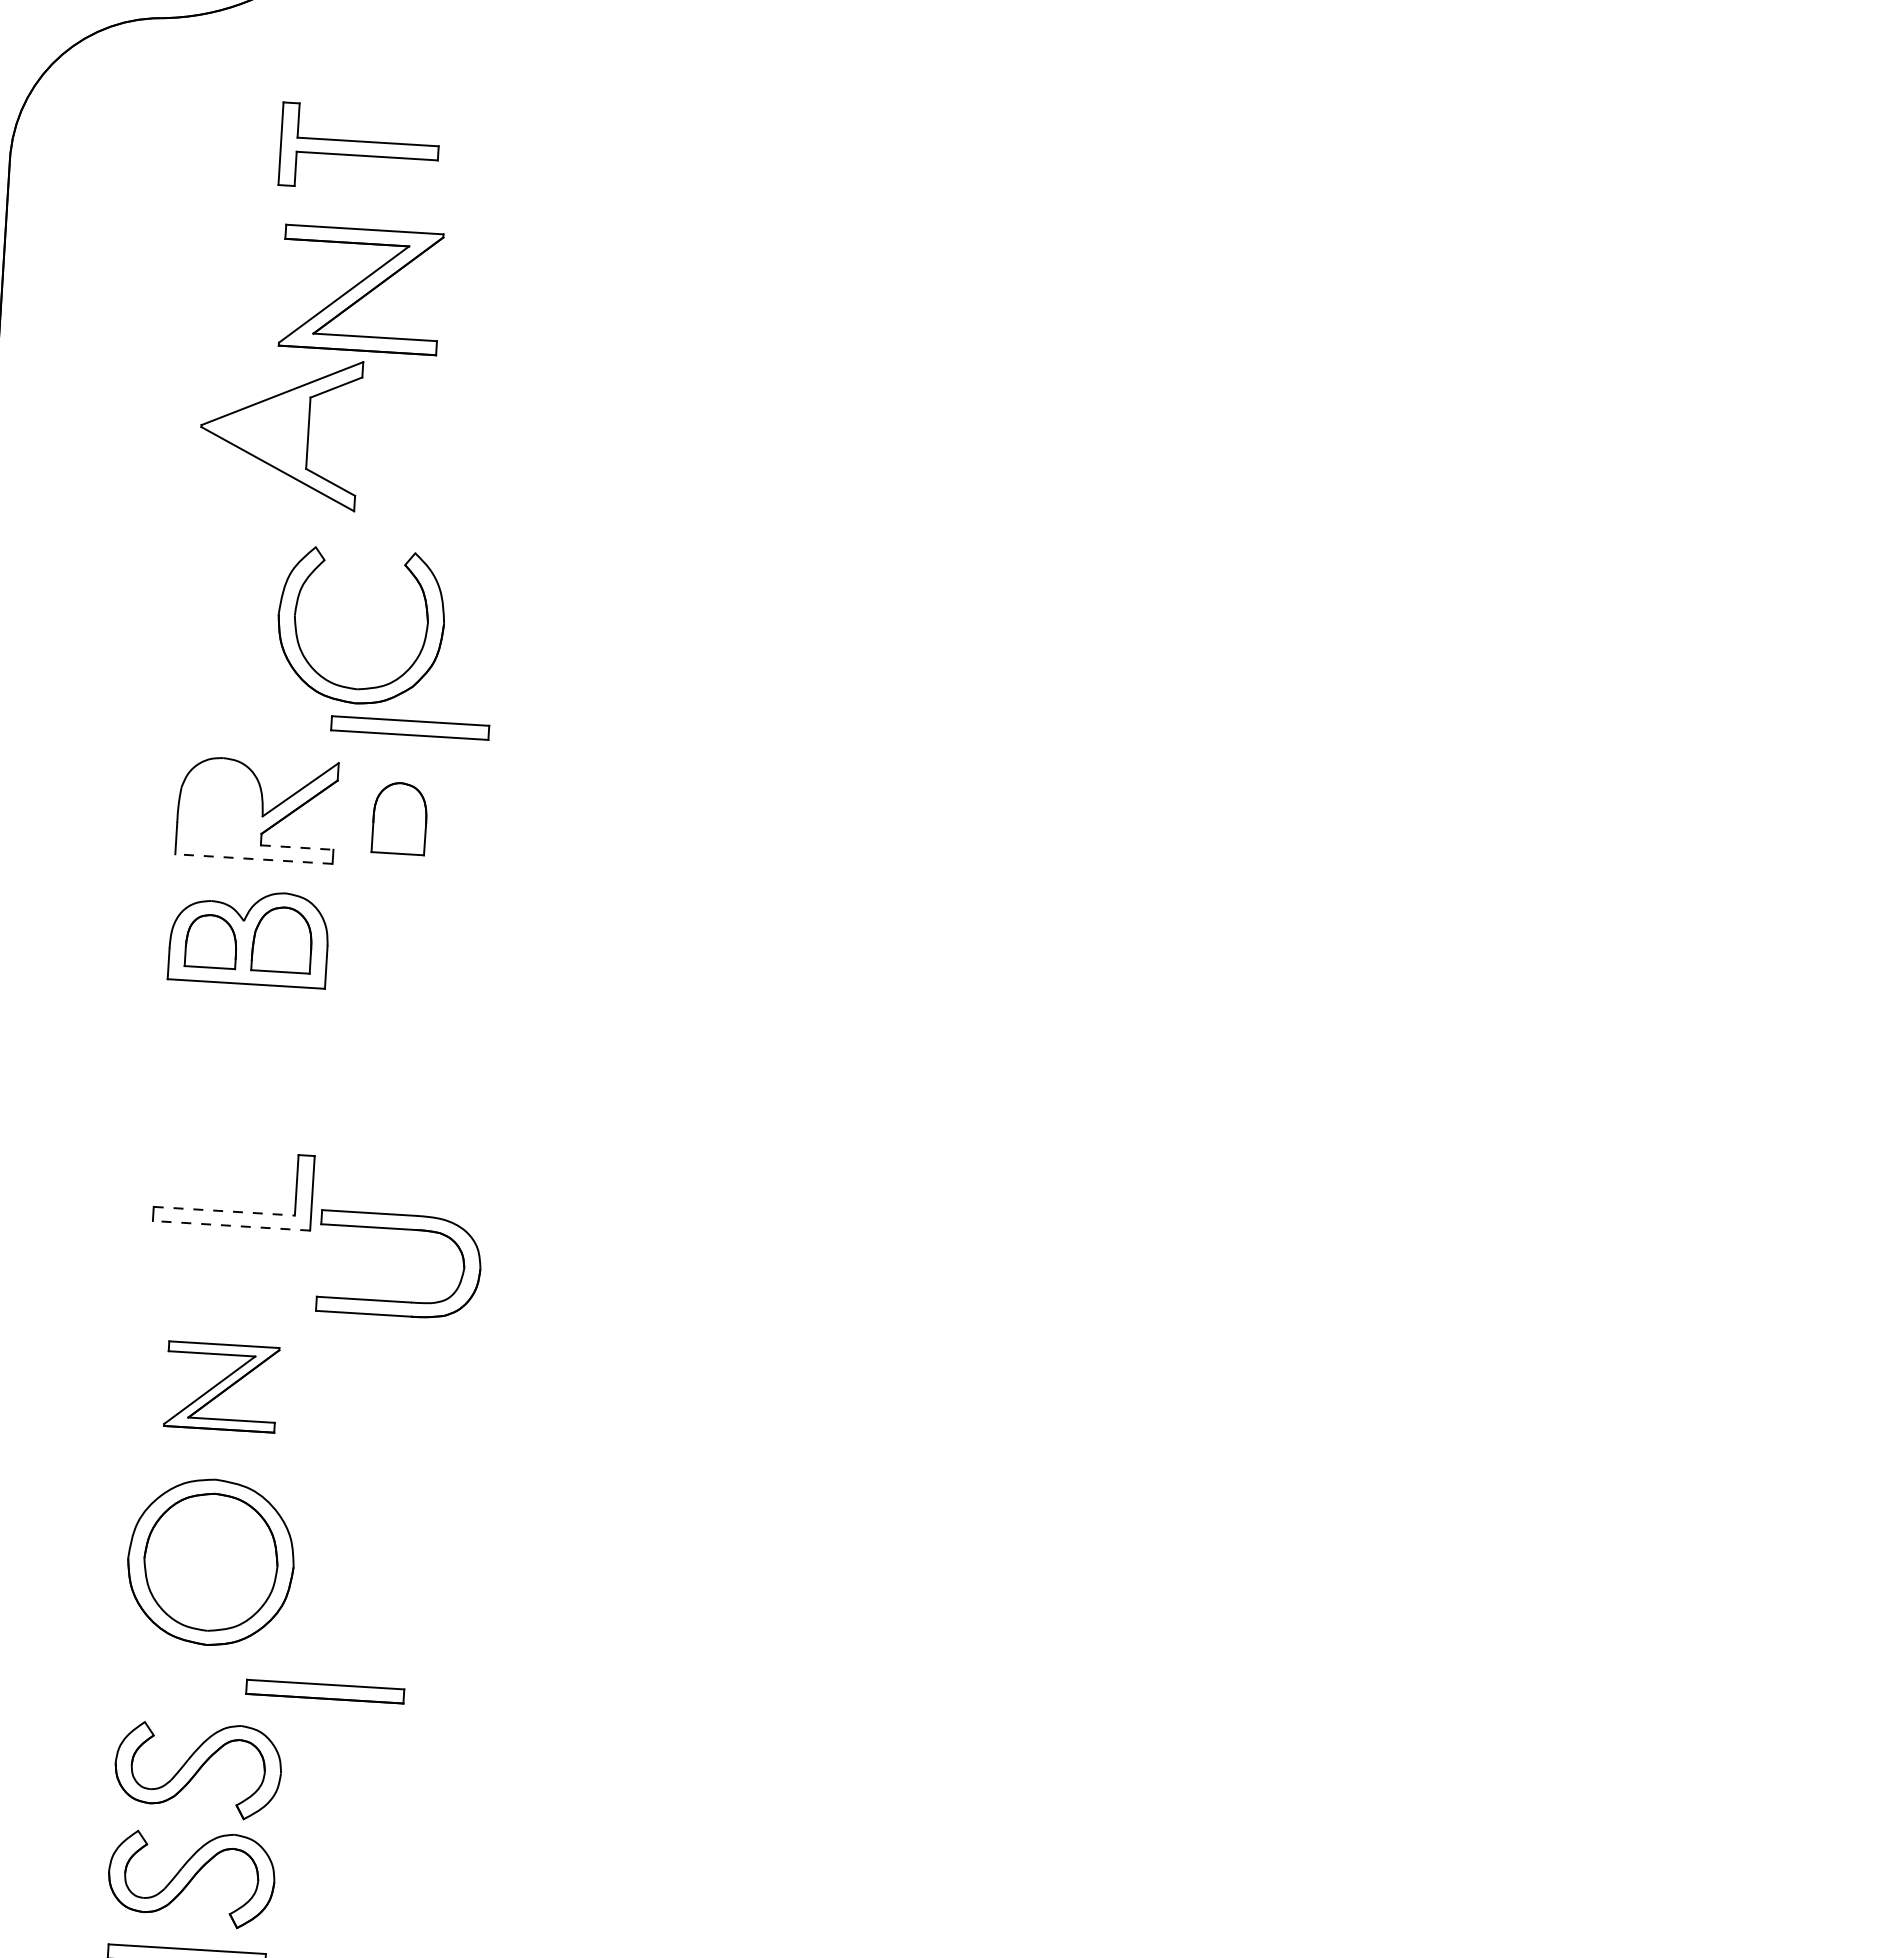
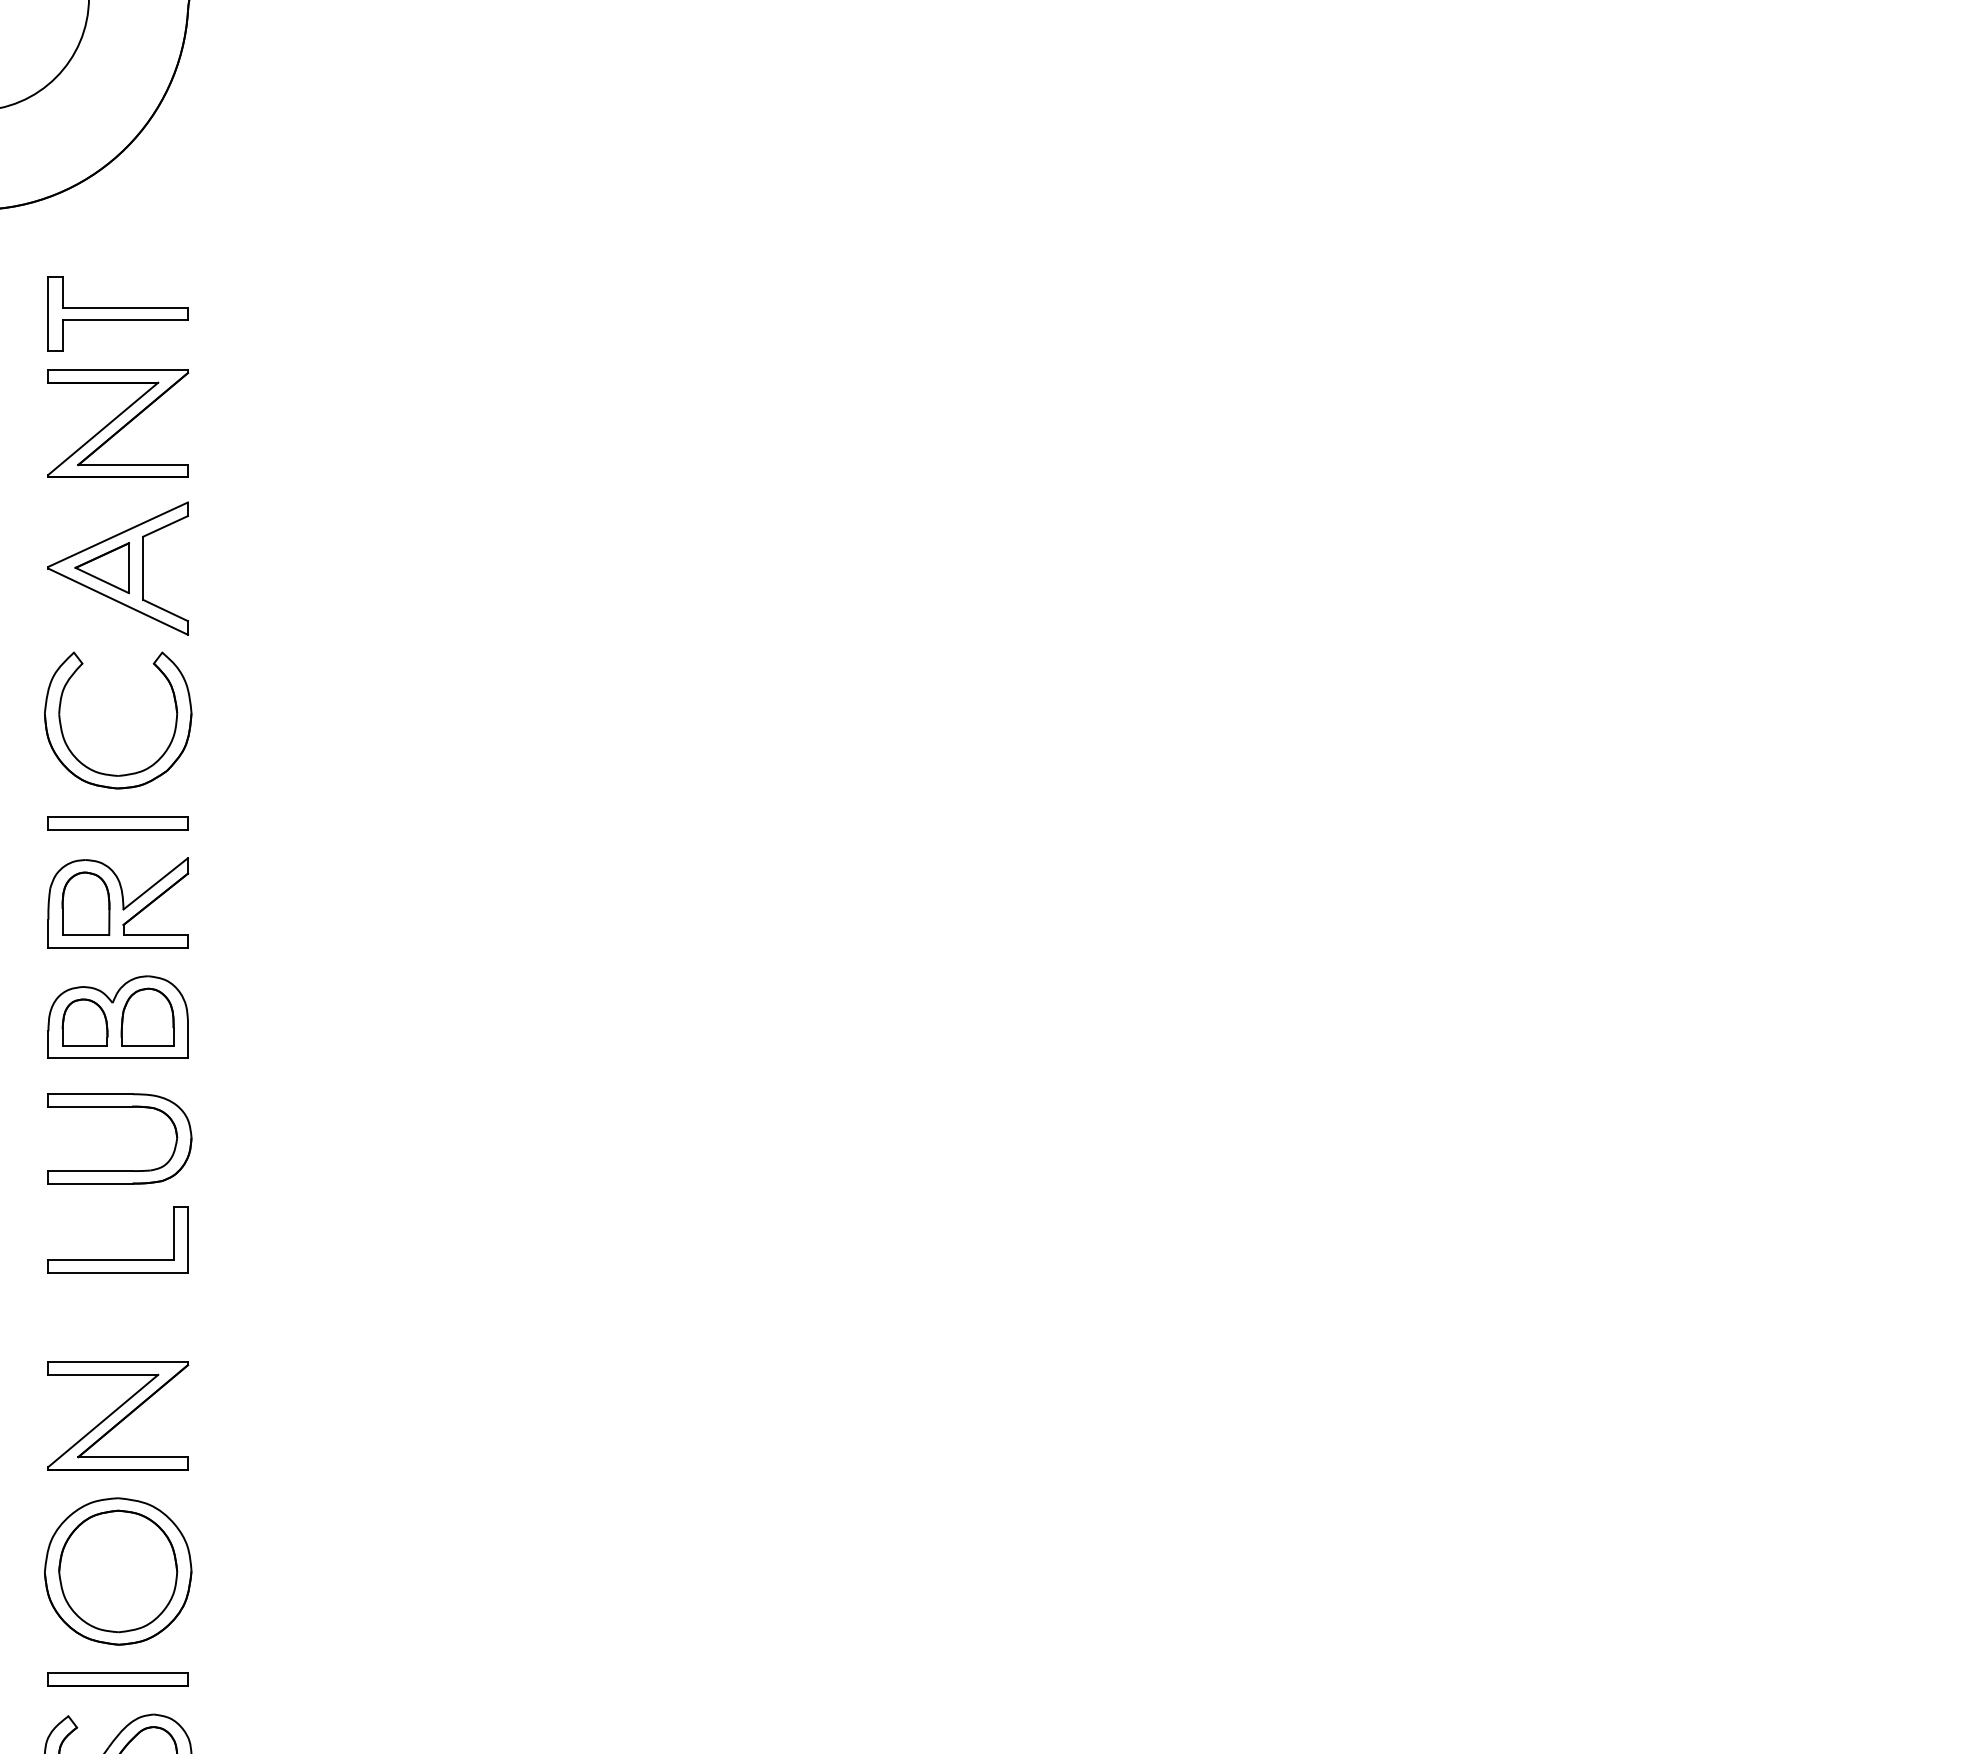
part: (358, 148) -> (117, 313), moved
part: (361, 289) -> (118, 423), moved
part: (261, 430) -> (101, 568), added
part: (367, 687) -> (127, 773), moved
part: (409, 728) -> (117, 823), moved
part: (399, 818) -> (85, 903), moved
line: (297, 848) -> (156, 935), dashed -> solid
line: (254, 858) -> (118, 947), dashed -> solid
line: (224, 1211) -> (111, 1260), dashed -> solid
line: (231, 1225) -> (118, 1272), dashed -> solid
part: (401, 1230) -> (119, 1107), moved
part: (222, 1386) -> (118, 1415), size x1.43
part: (324, 1691) -> (117, 1679), moved

